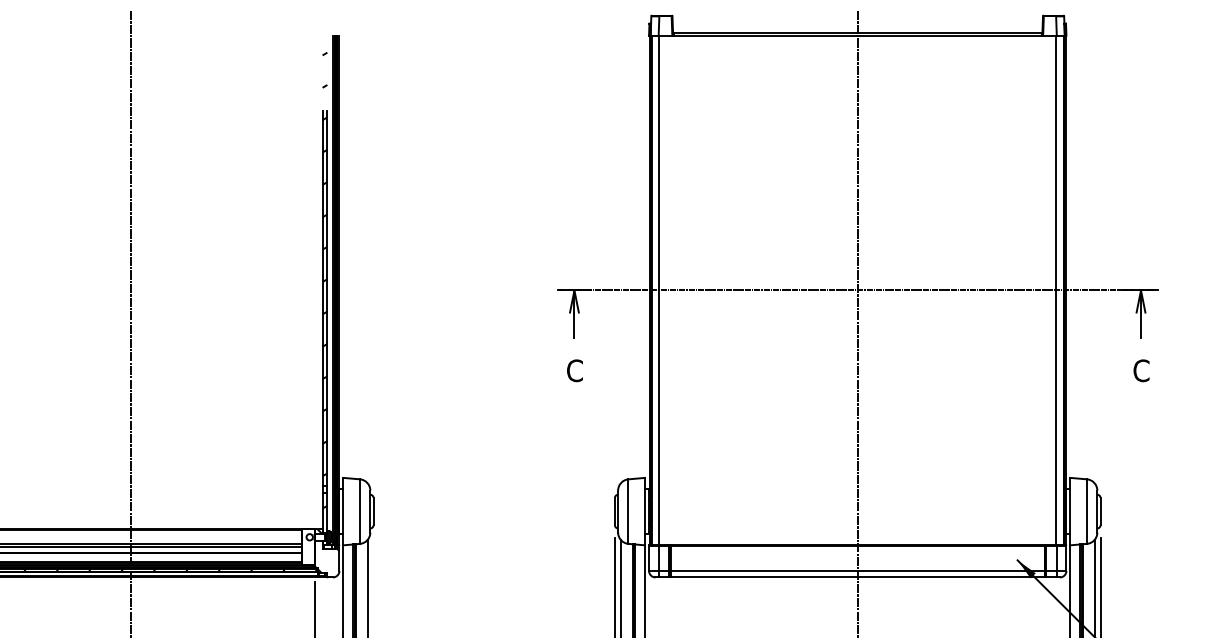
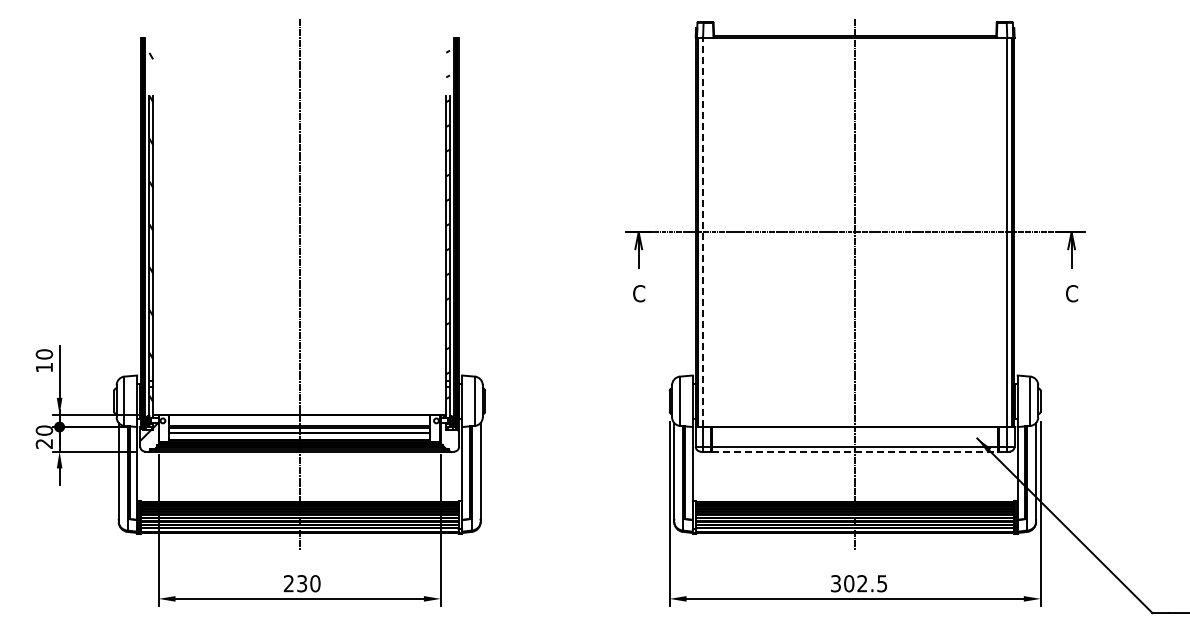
line: (659, 290) -> (703, 232), solid -> dashed
line: (858, 577) -> (855, 451), solid -> dashed

